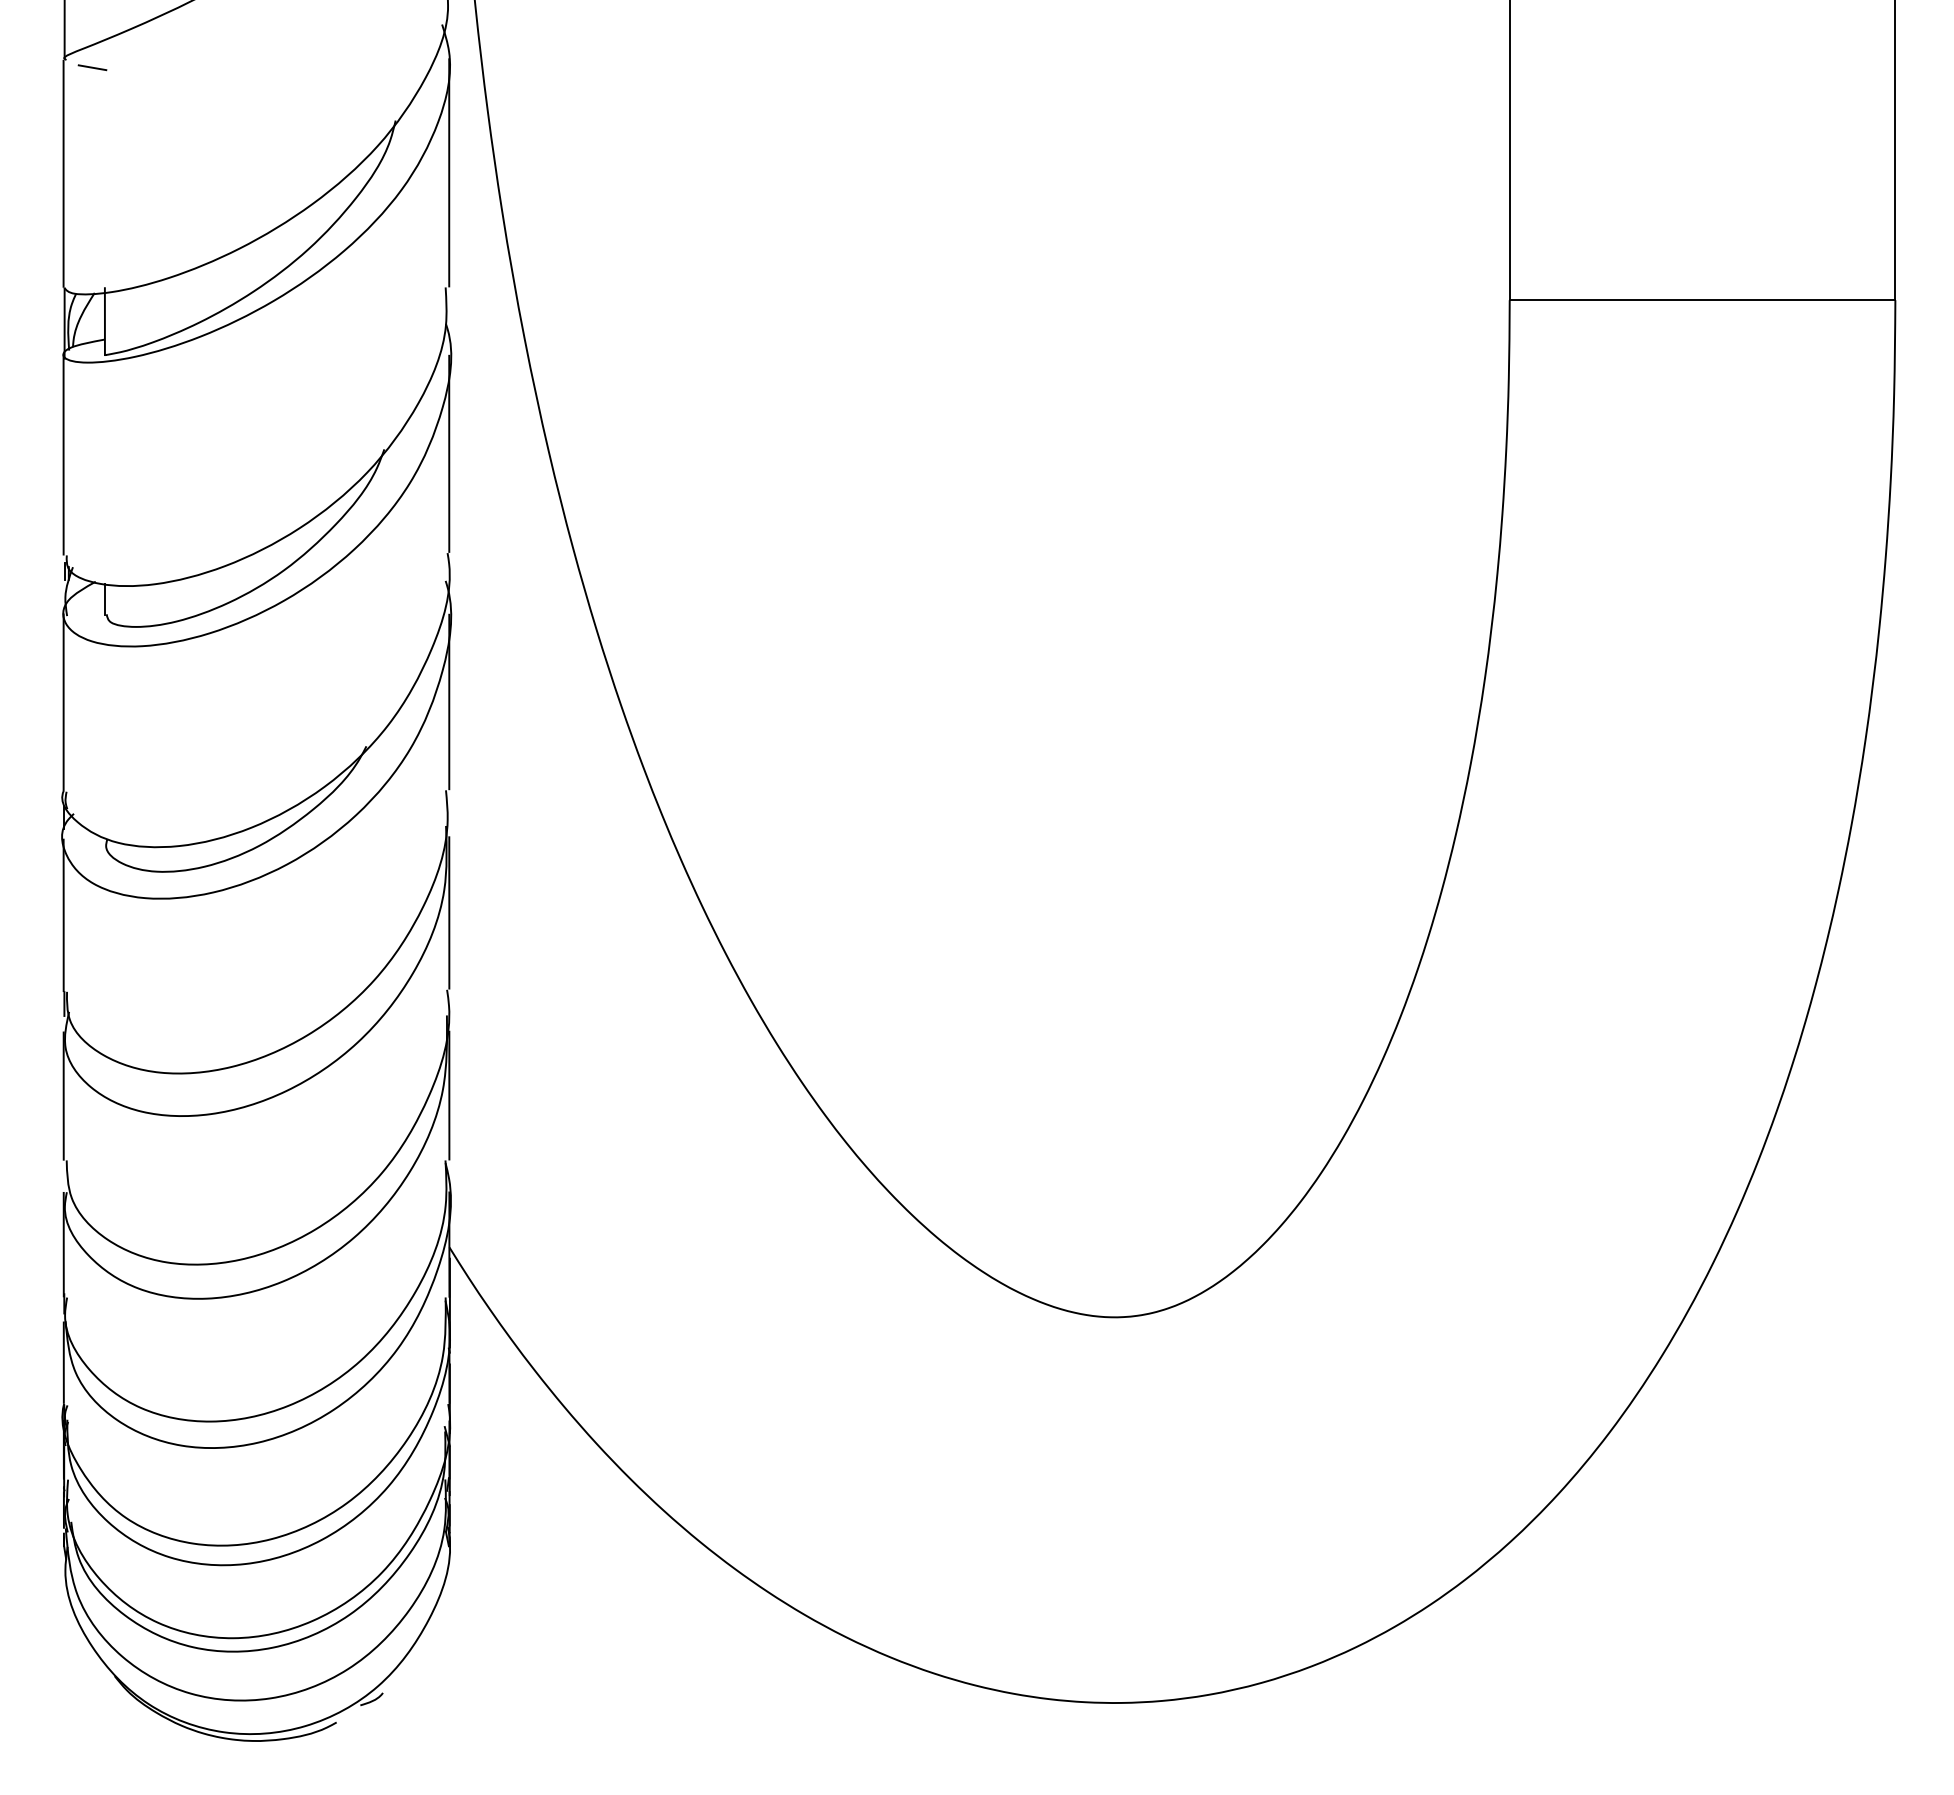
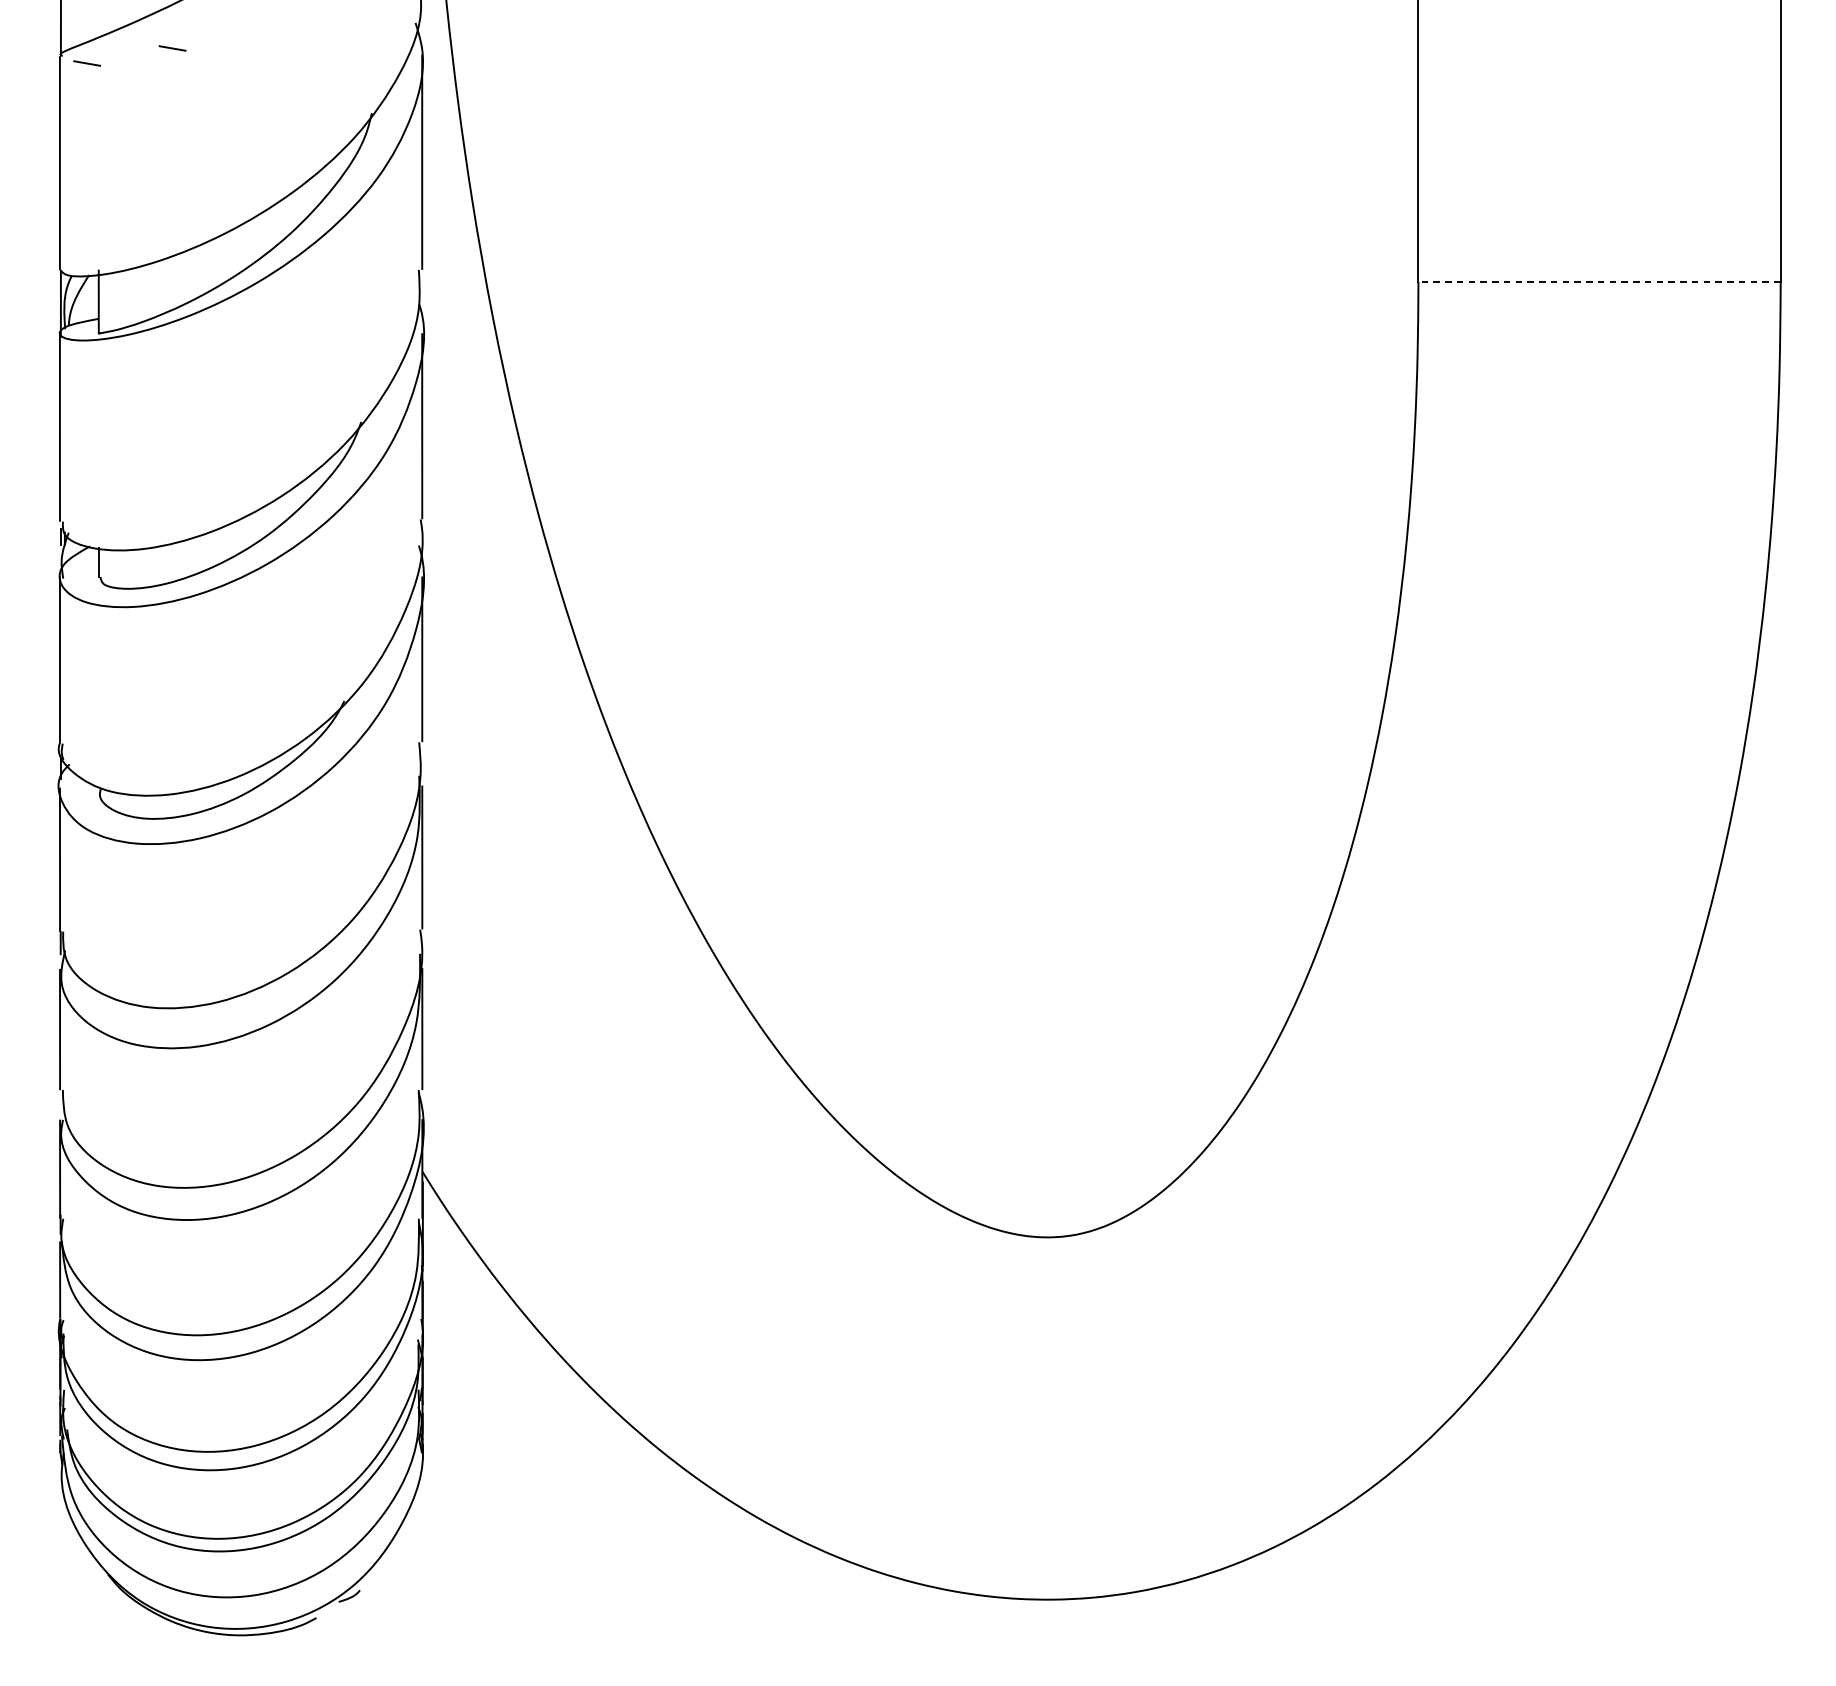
line: (183, 51) -> (172, 48), added
line: (1702, 300) -> (1599, 282), solid -> dashed

